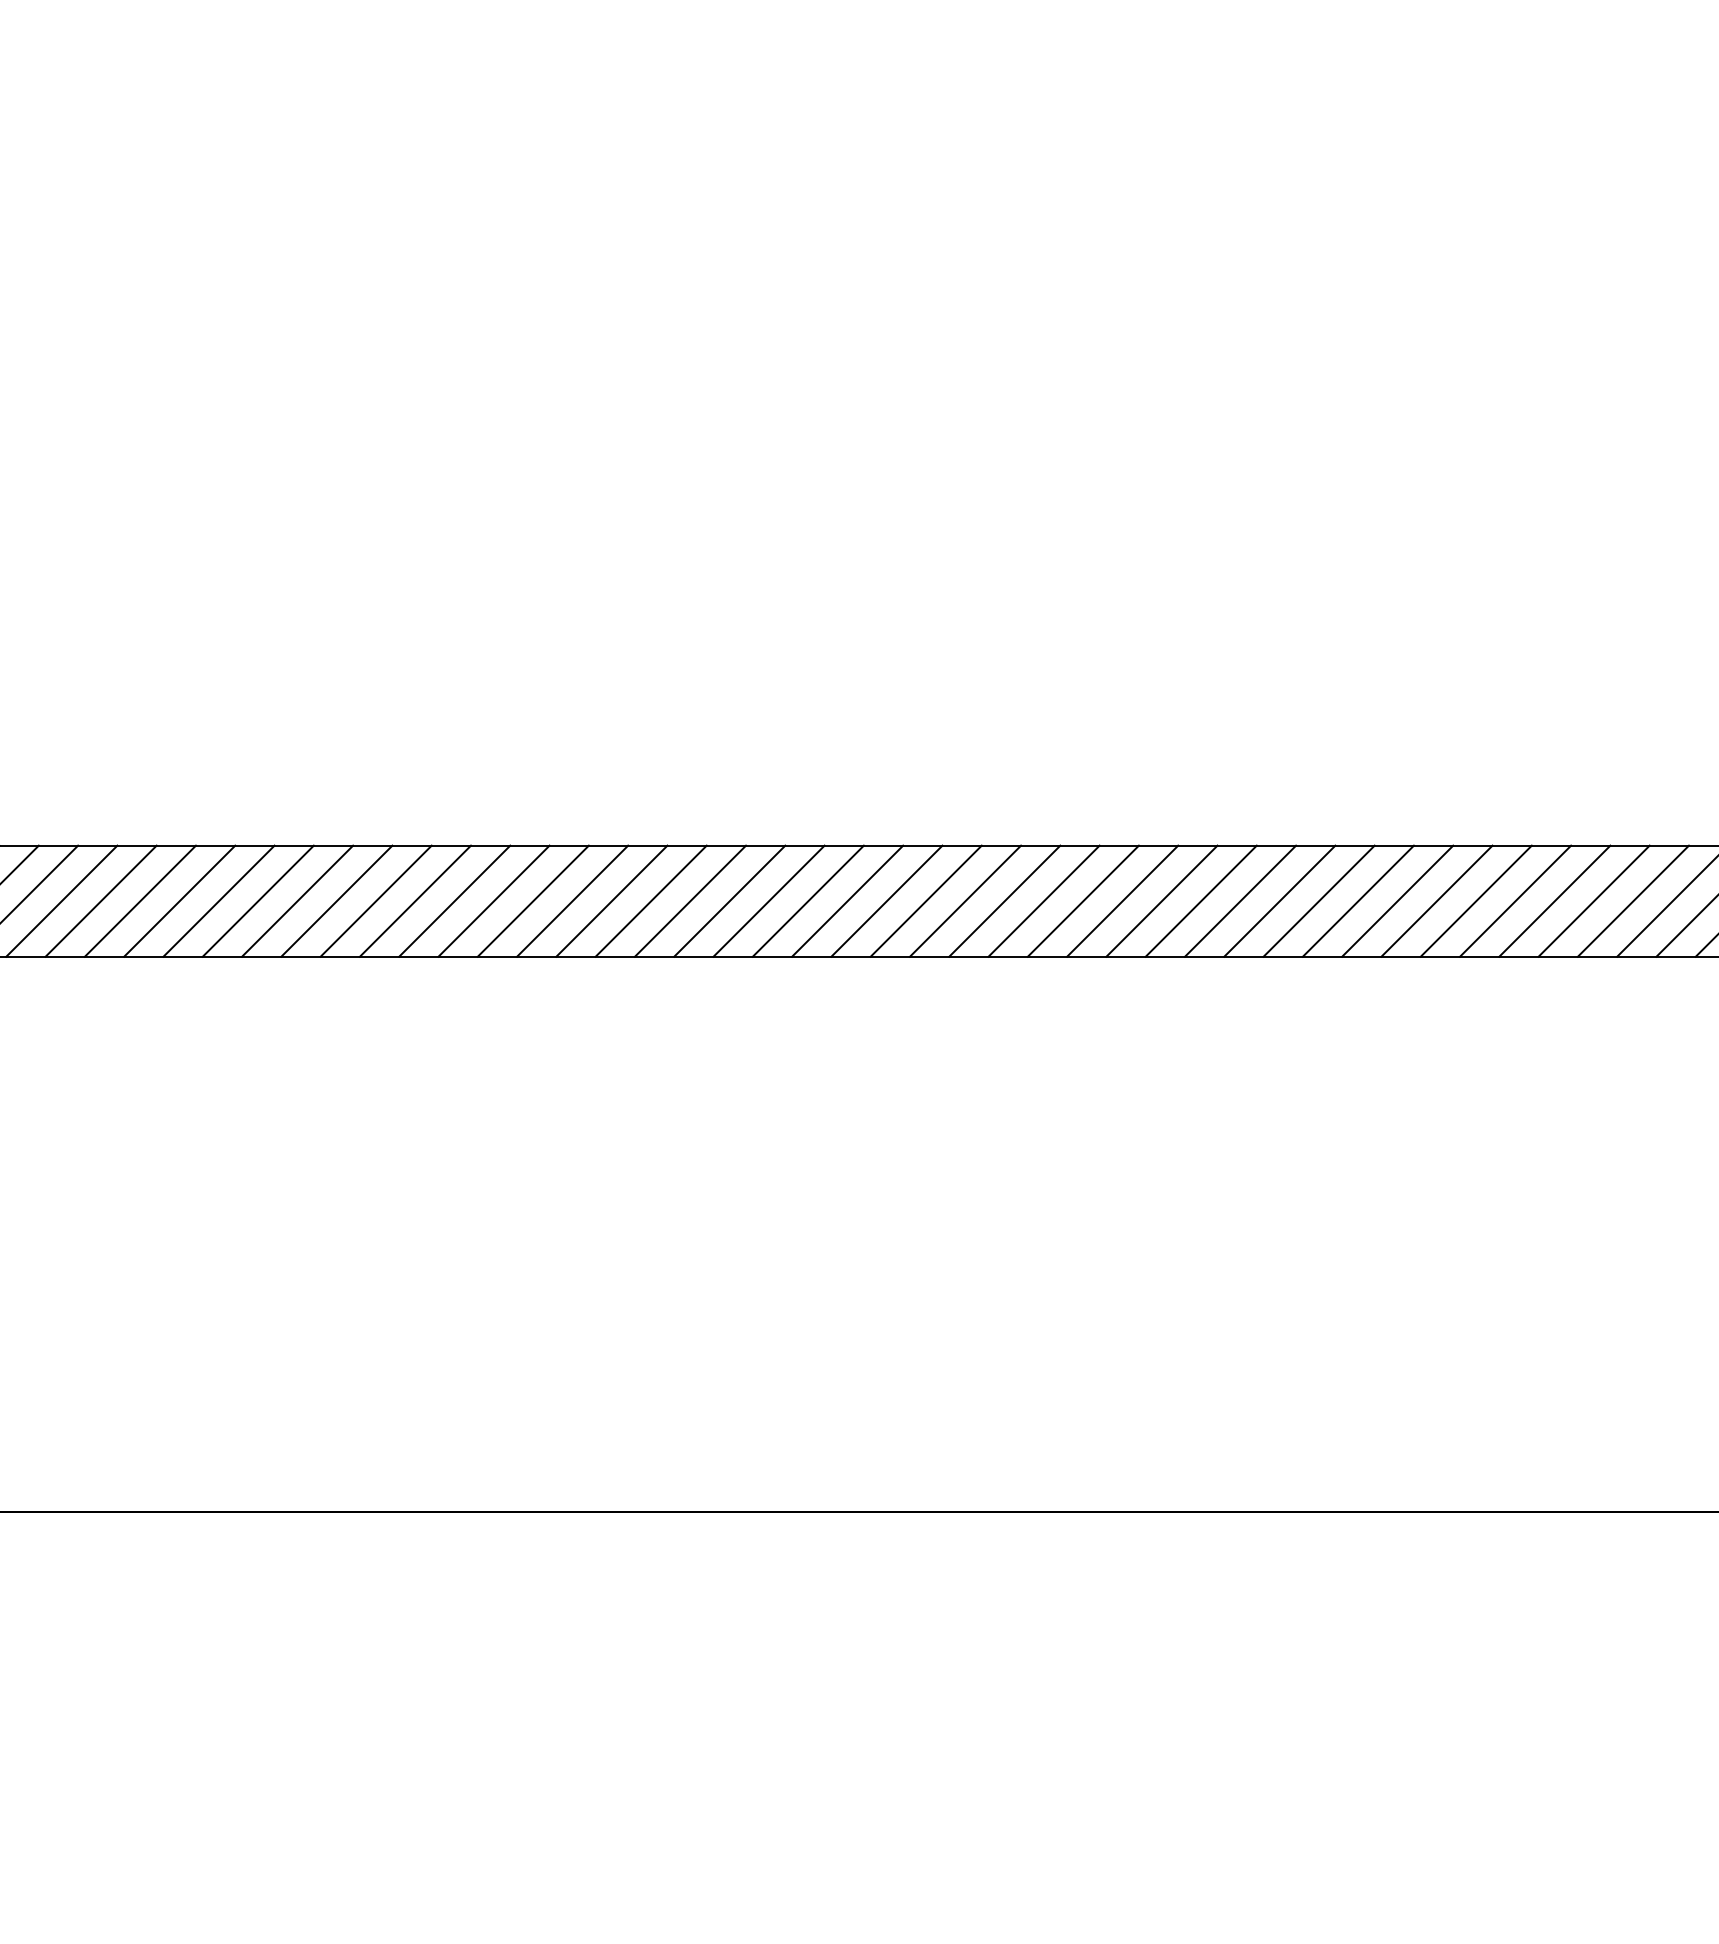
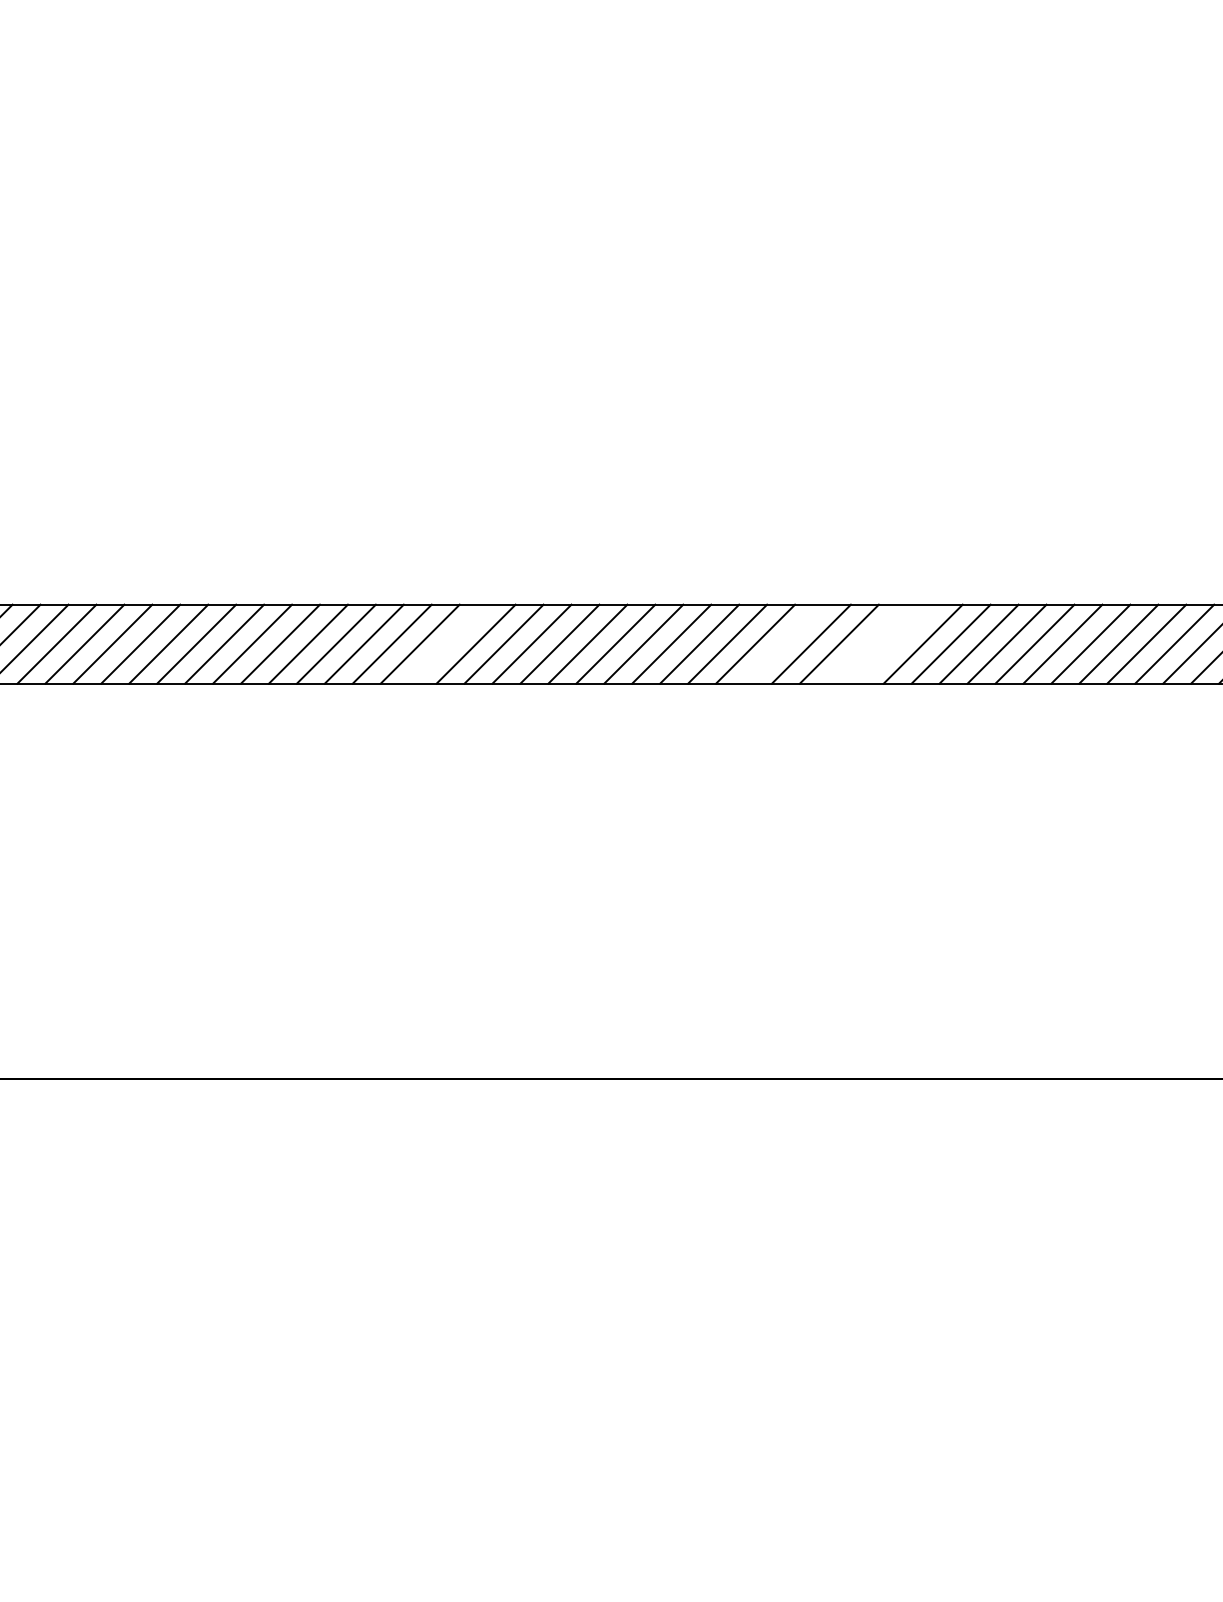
line: (532, 900) -> (447, 643), removed
line: (1004, 900) -> (783, 643), removed
line: (1121, 900) -> (866, 643), removed
line: (1160, 900) -> (894, 643), removed

